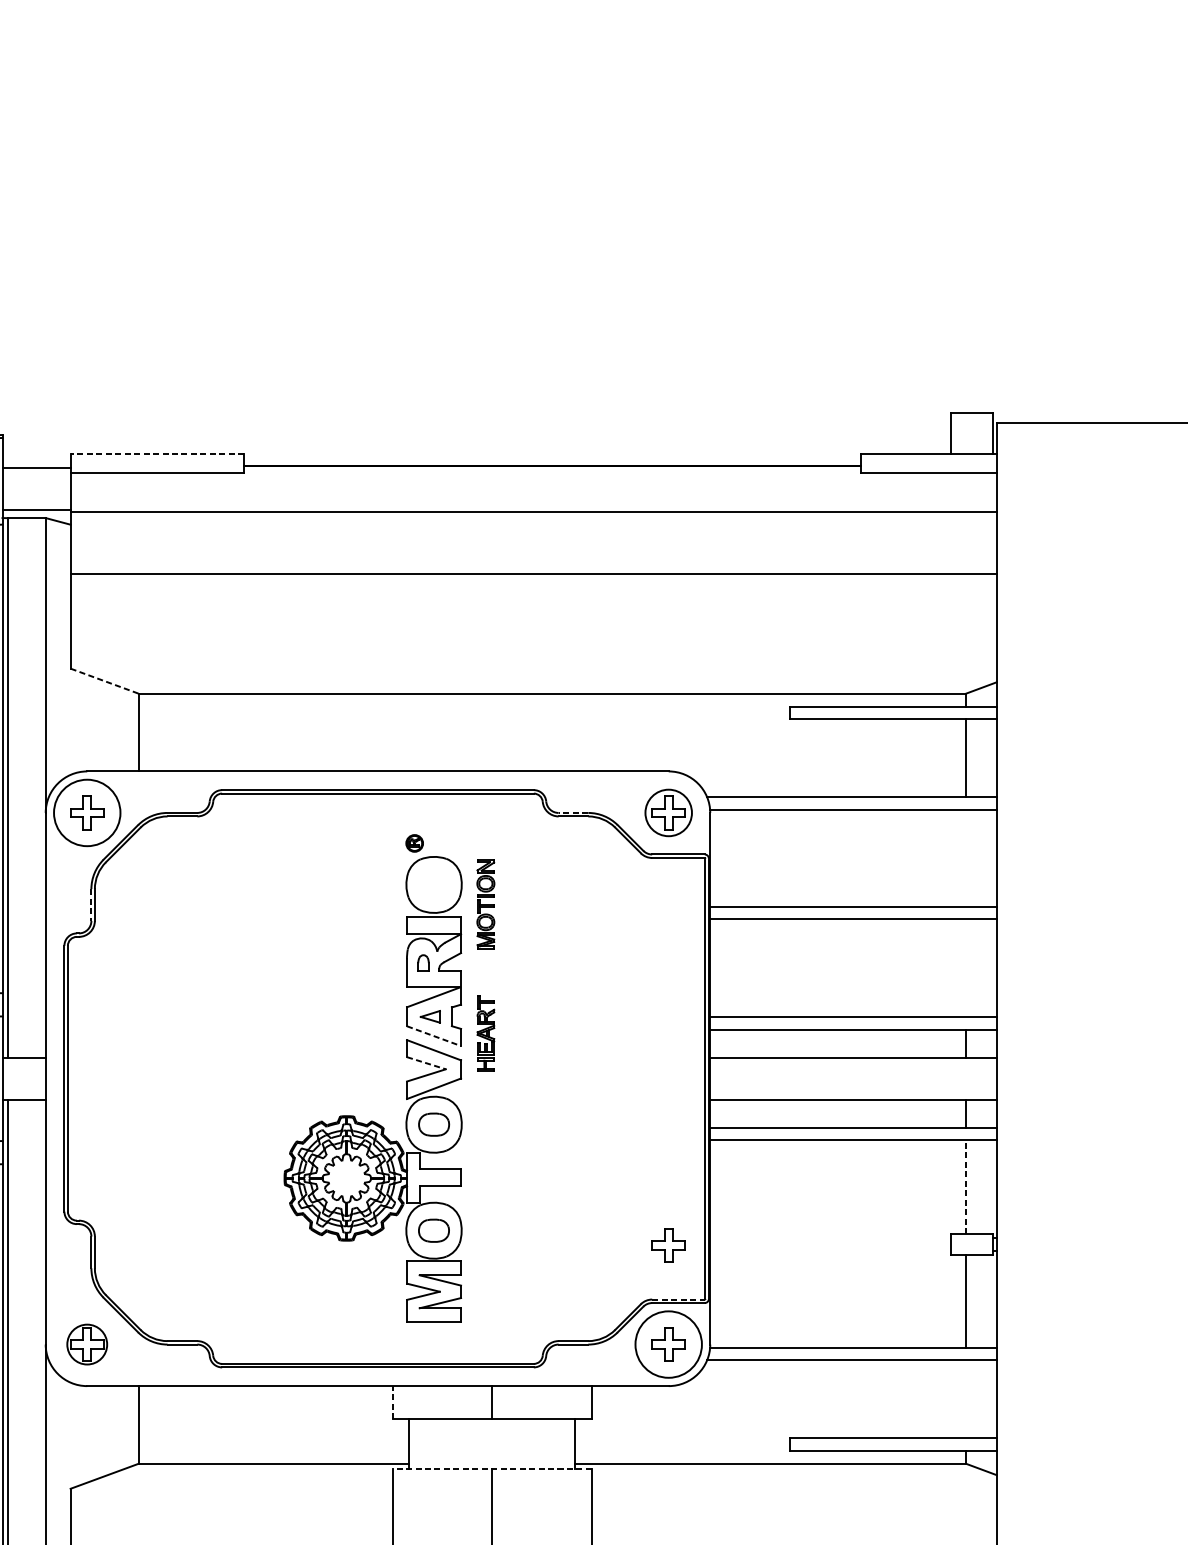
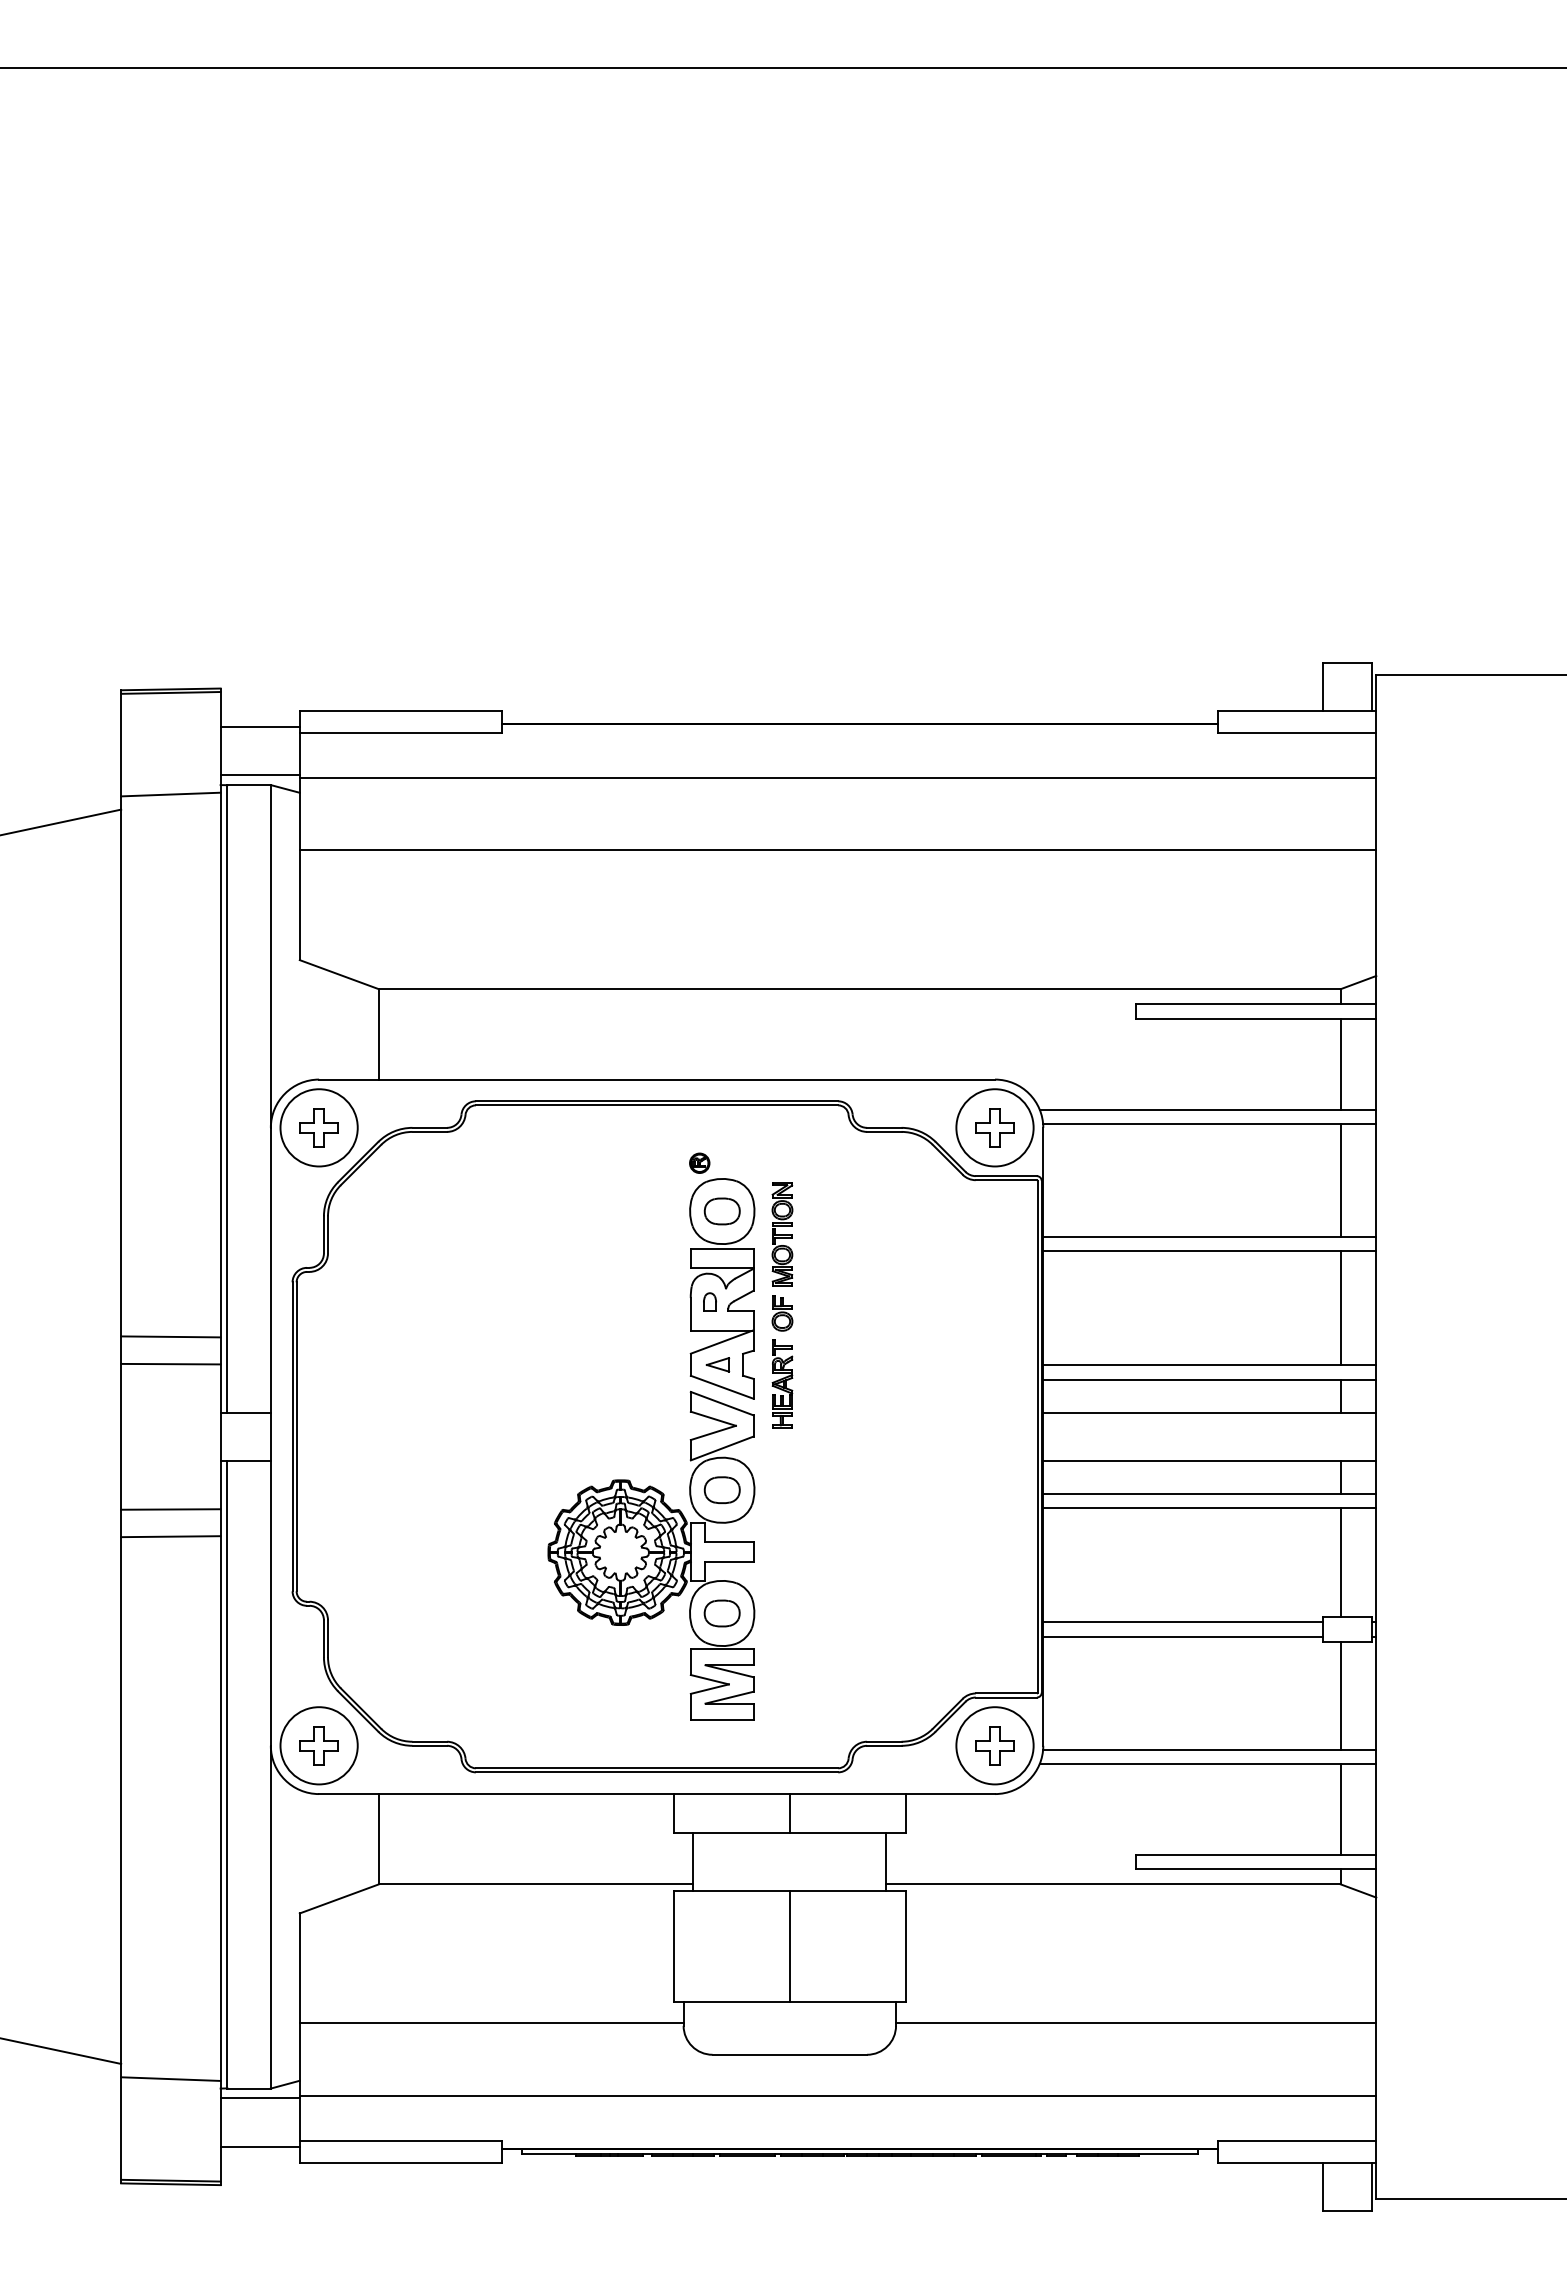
line: (157, 454) -> (400, 711), dashed -> solid
line: (104, 681) -> (339, 974), dashed -> solid
line: (572, 812) -> (883, 1127), dashed -> solid
circle: (668, 812) -> (994, 1127), size x1.43
line: (965, 858) -> (1340, 1180), added
part: (433, 884) -> (721, 1211), added
line: (91, 905) -> (323, 1235), dashed -> solid
line: (965, 968) -> (1340, 1308), added
part: (485, 972) -> (782, 1313), added
line: (434, 1036) -> (722, 1387), dashed -> solid
line: (426, 1062) -> (713, 1418), dashed -> solid
line: (965, 1186) -> (1340, 1562), dashed -> solid
line: (830, 1238) -> (1183, 1622), added
part: (668, 1245) -> (994, 1630), removed
line: (830, 1250) -> (1183, 1636), added
line: (678, 1299) -> (1006, 1693), dashed -> solid
circle: (86, 1344) -> (318, 1745), size x1.67
line: (965, 1399) -> (1340, 1809), added
line: (392, 1401) -> (673, 1812), dashed -> solid
line: (491, 1469) -> (789, 1890), dashed -> solid

